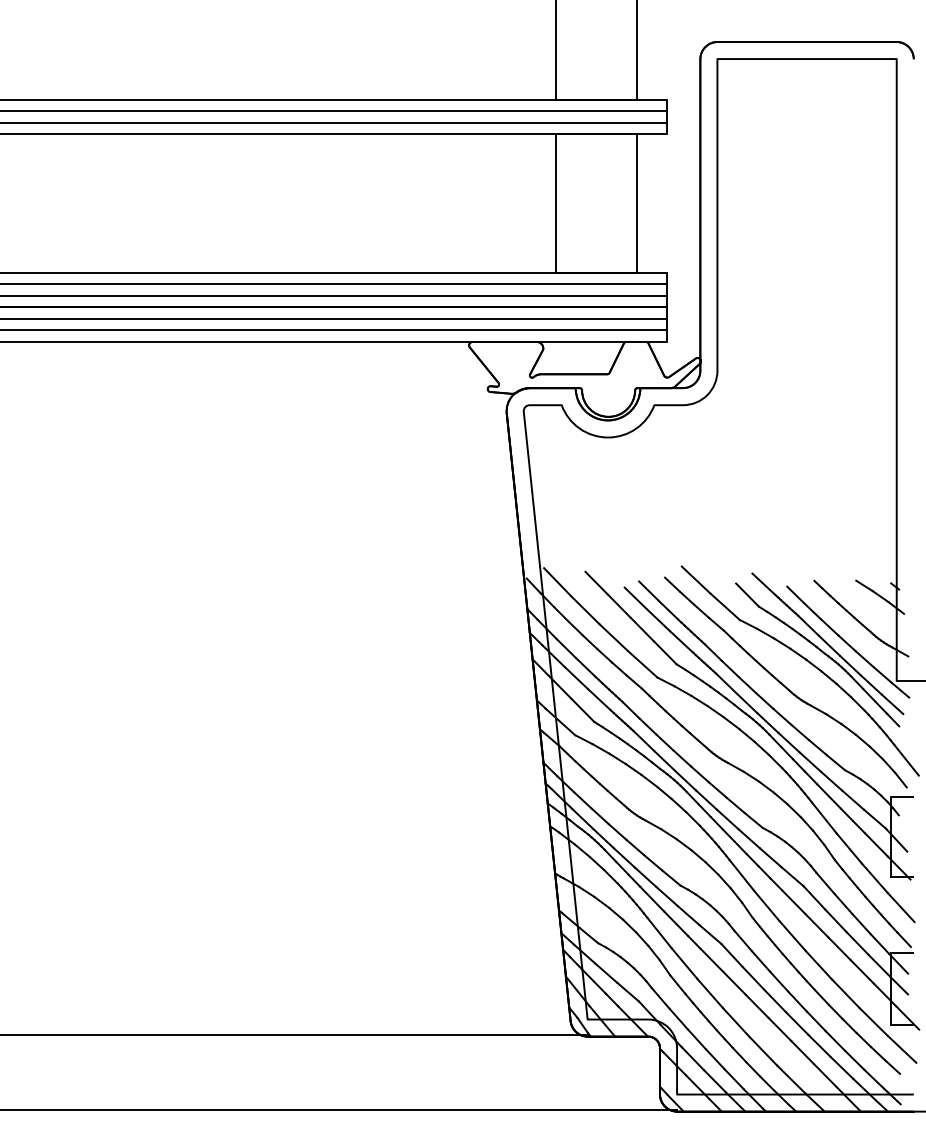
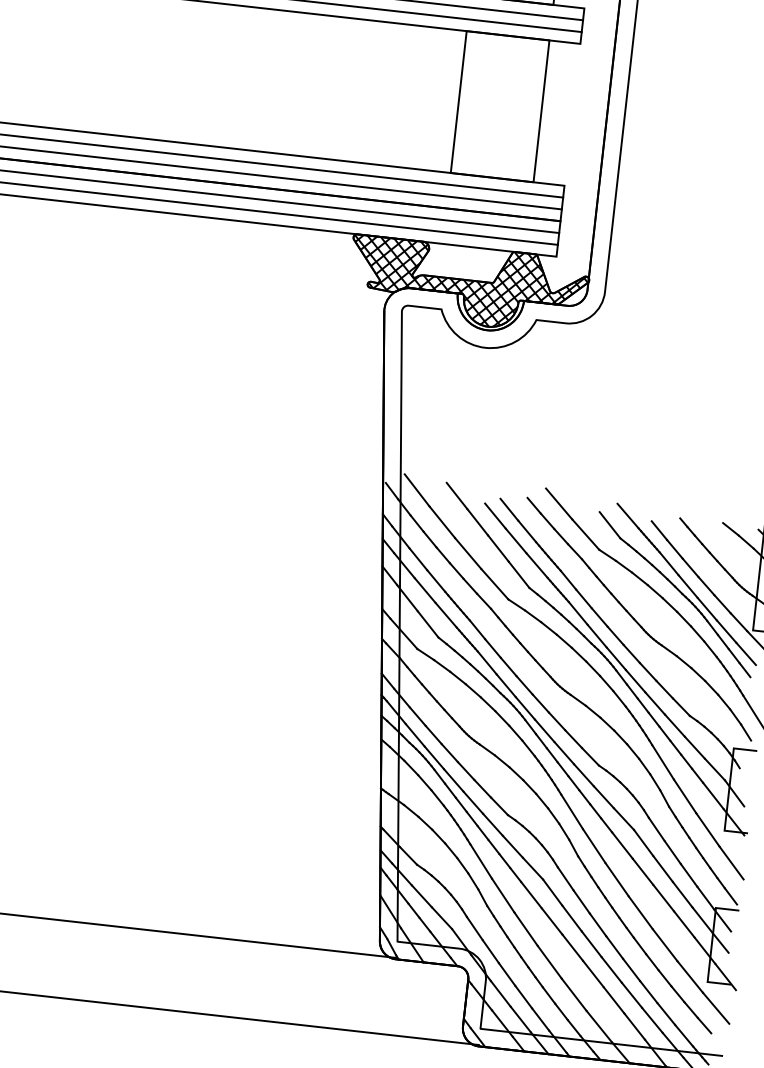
hatch: (585, 378) -> (468, 284), added

